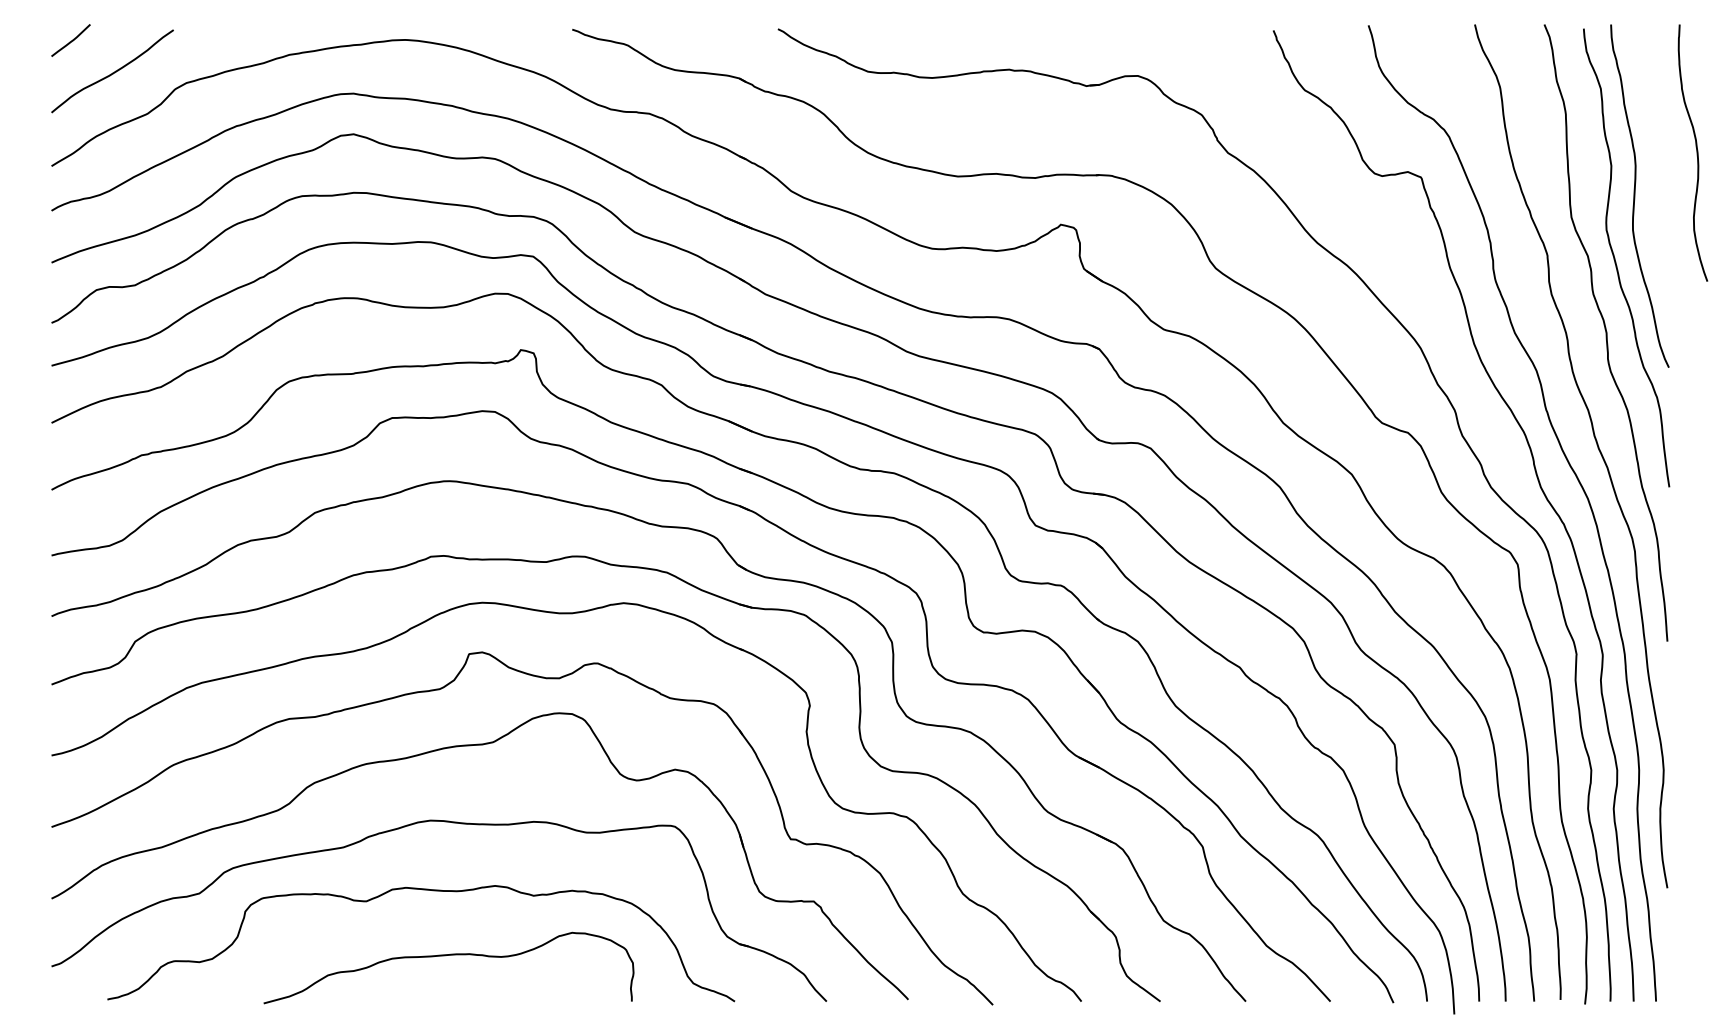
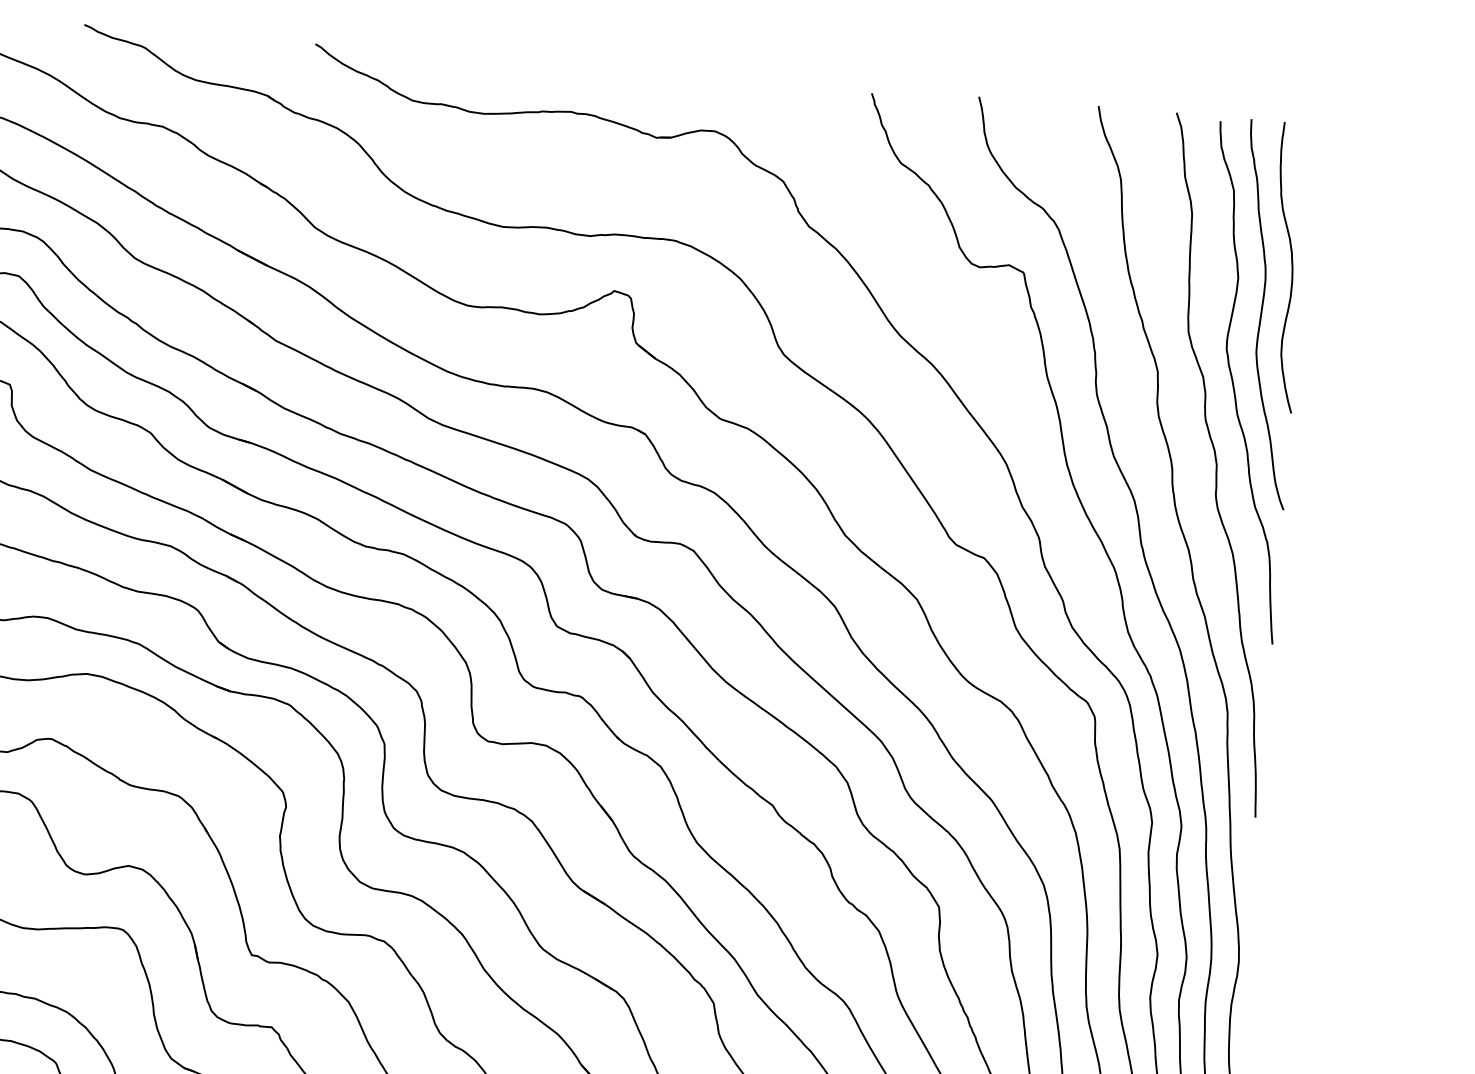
curve: (1696, 152) -> (1291, 267), moved

